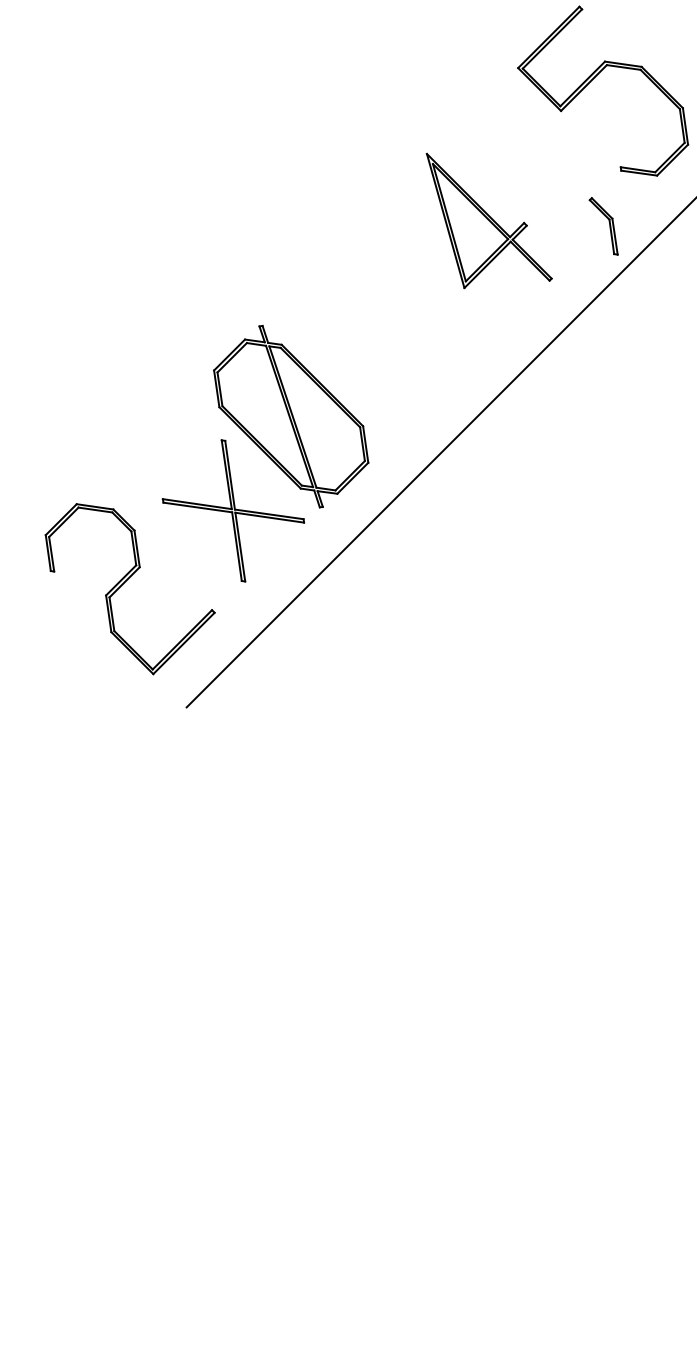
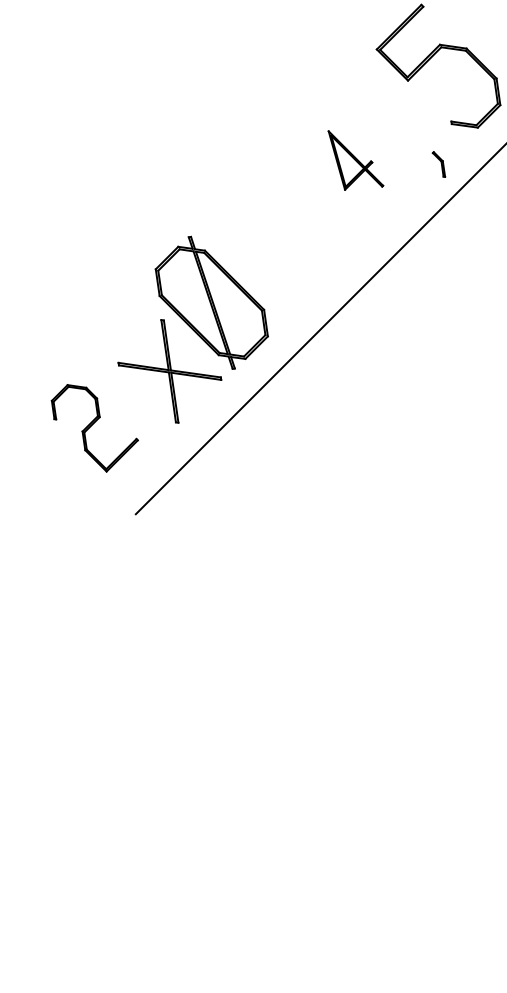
part: (488, 220) -> (355, 160), size x0.6
part: (602, 226) -> (438, 164), size x0.6
part: (129, 589) -> (94, 428), size x0.7

